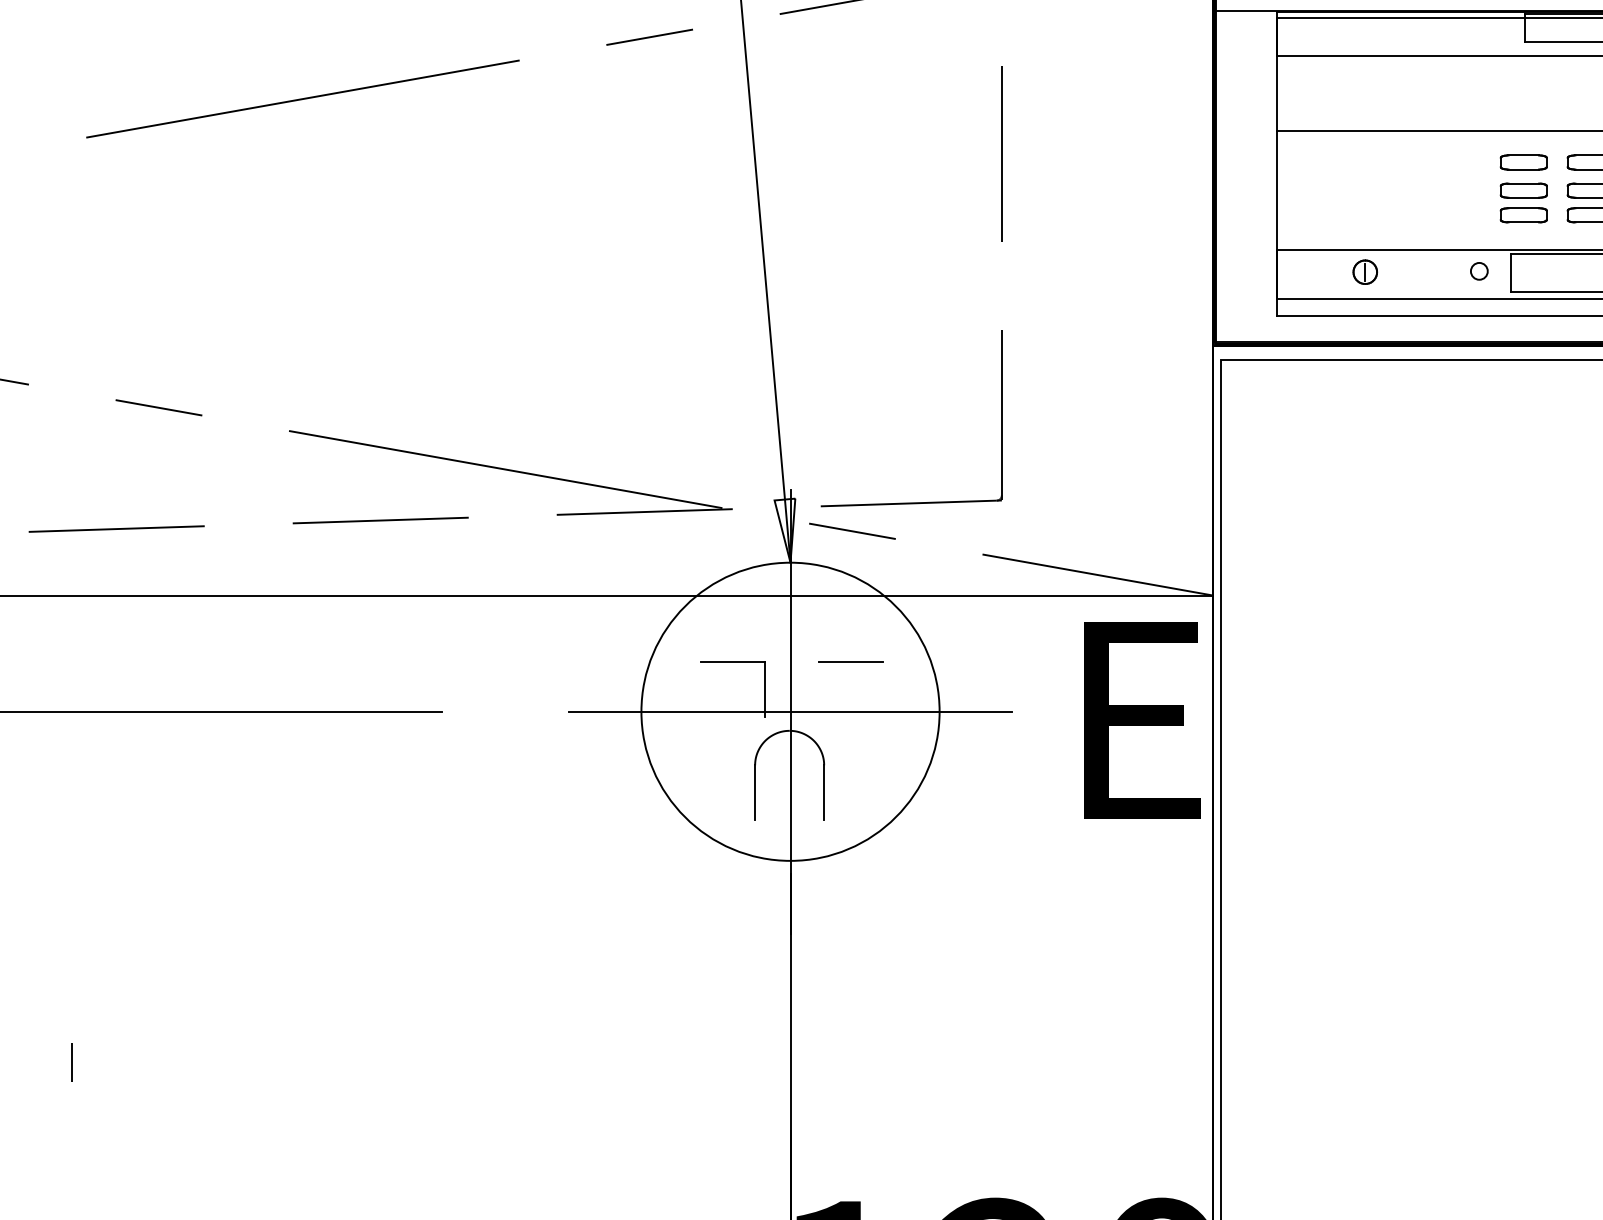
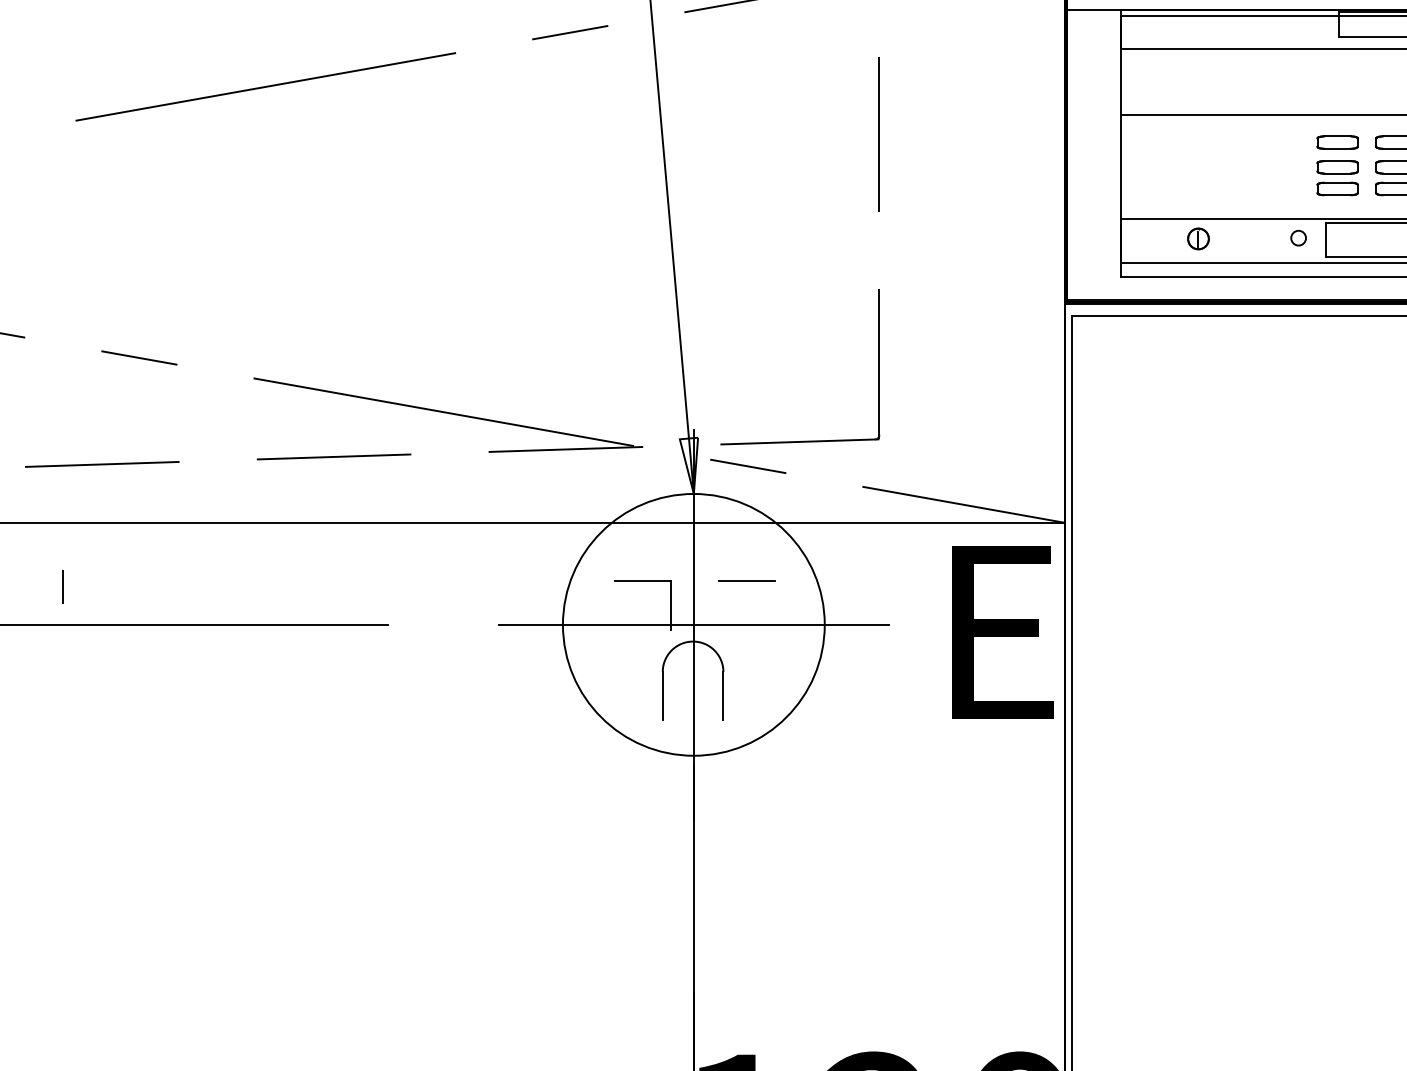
line: (71, 1062) -> (62, 586), moved

